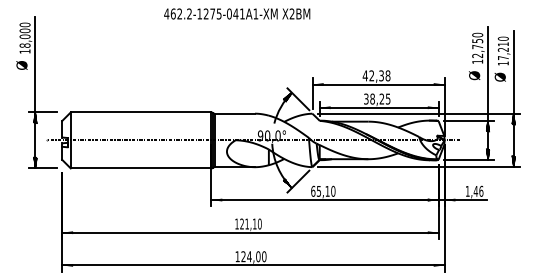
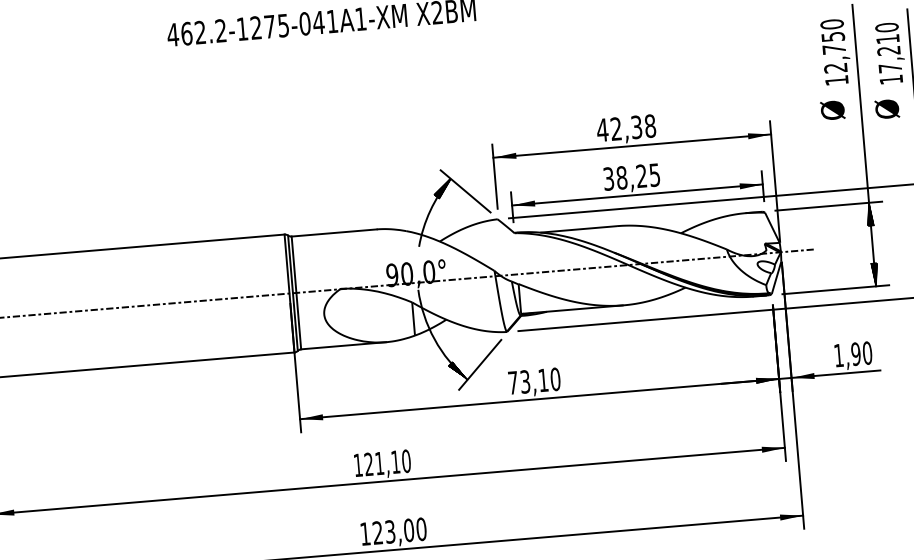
text: (315, 190) -> (517, 380), 65,10 -> 73,10
text: (478, 190) -> (861, 351), 1,46 -> 1,90
text: (249, 256) -> (390, 531), 124,00 -> 123,00

